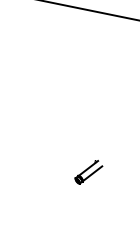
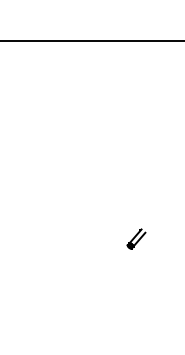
part: (88, 171) -> (136, 238), size x0.6

